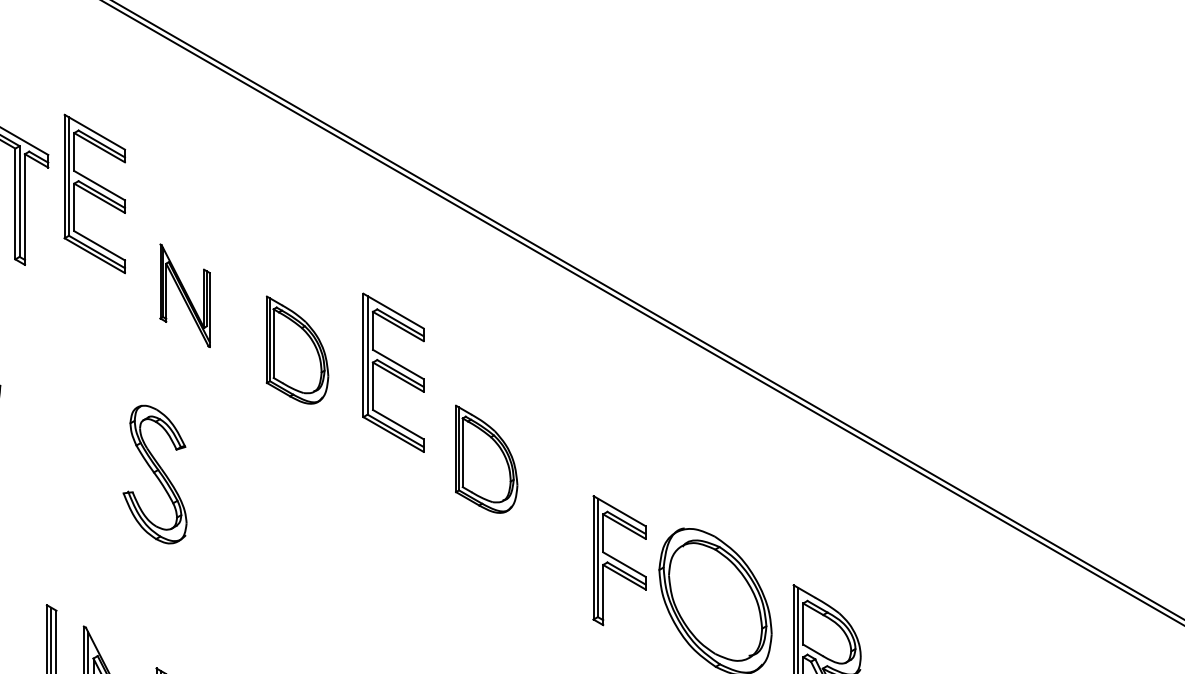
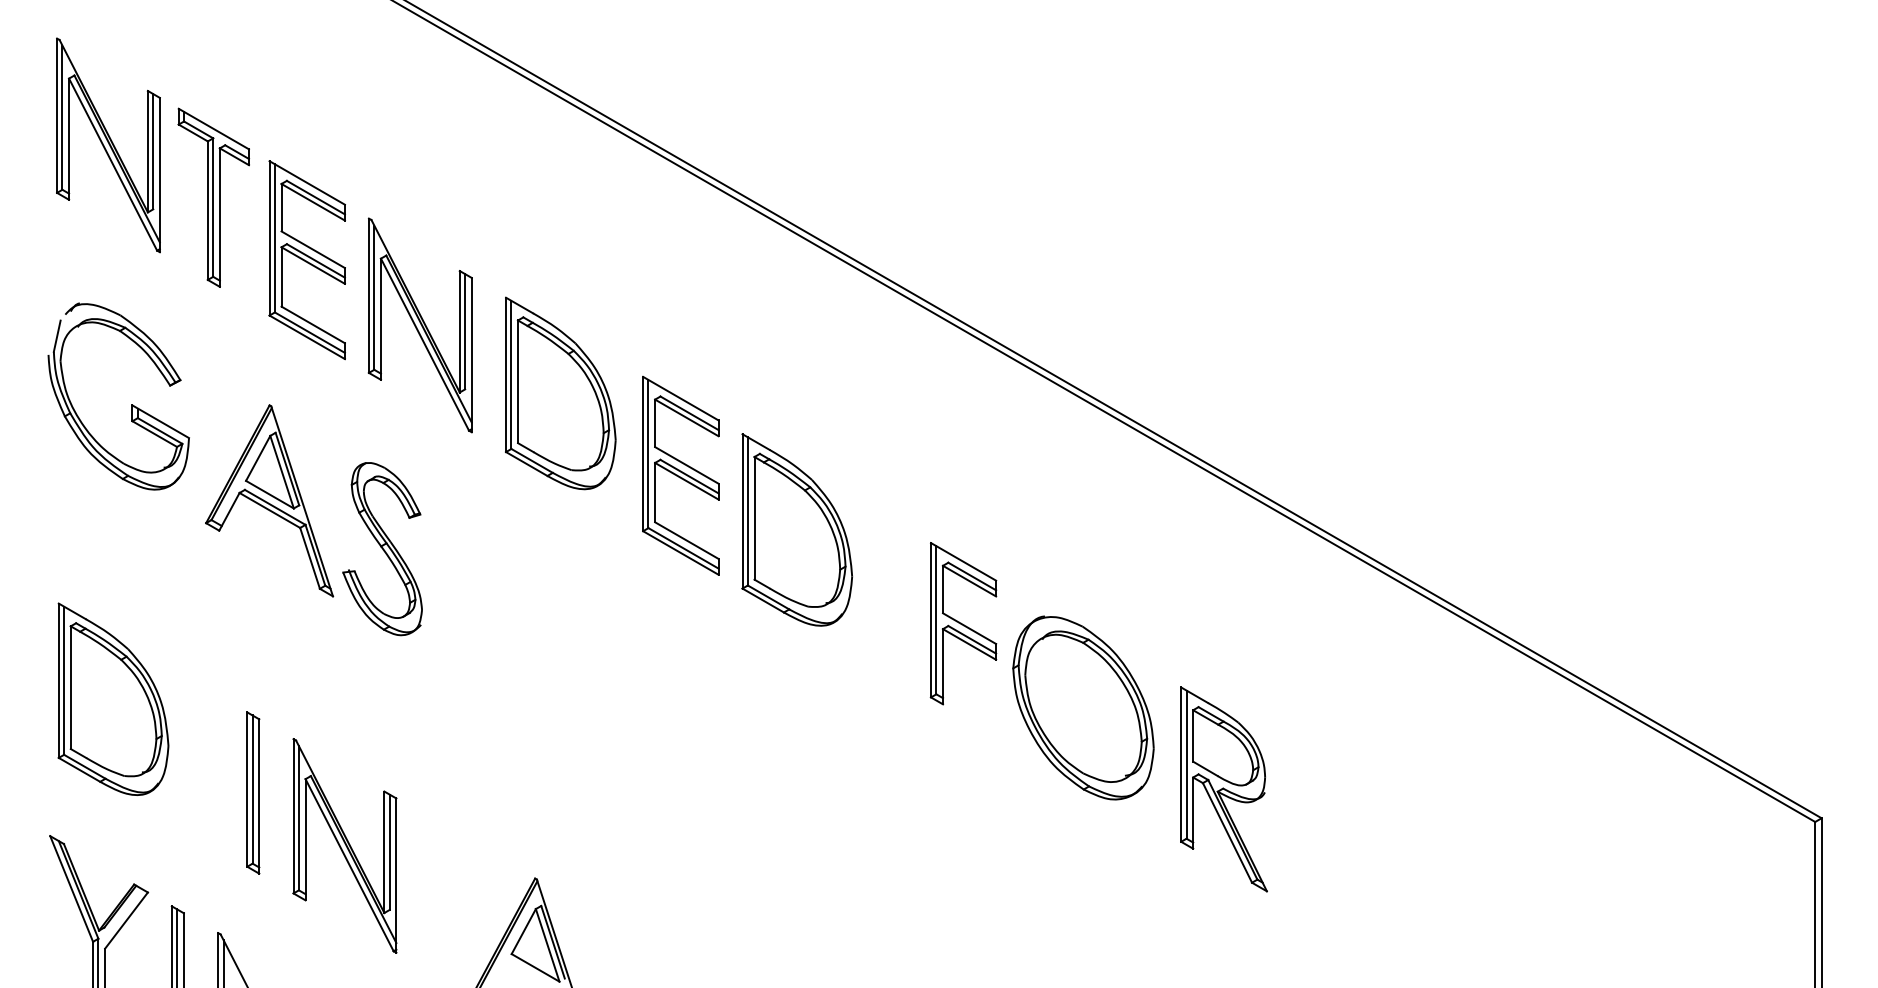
part: (94, 194) -> (306, 260), moved
part: (184, 295) -> (419, 325), size x1.67
part: (297, 350) -> (560, 393), size x1.43
part: (393, 372) -> (680, 475), moved
part: (64, 435) -> (269, 500), added
part: (486, 458) -> (797, 529), size x1.43
part: (619, 560) -> (963, 623), moved

